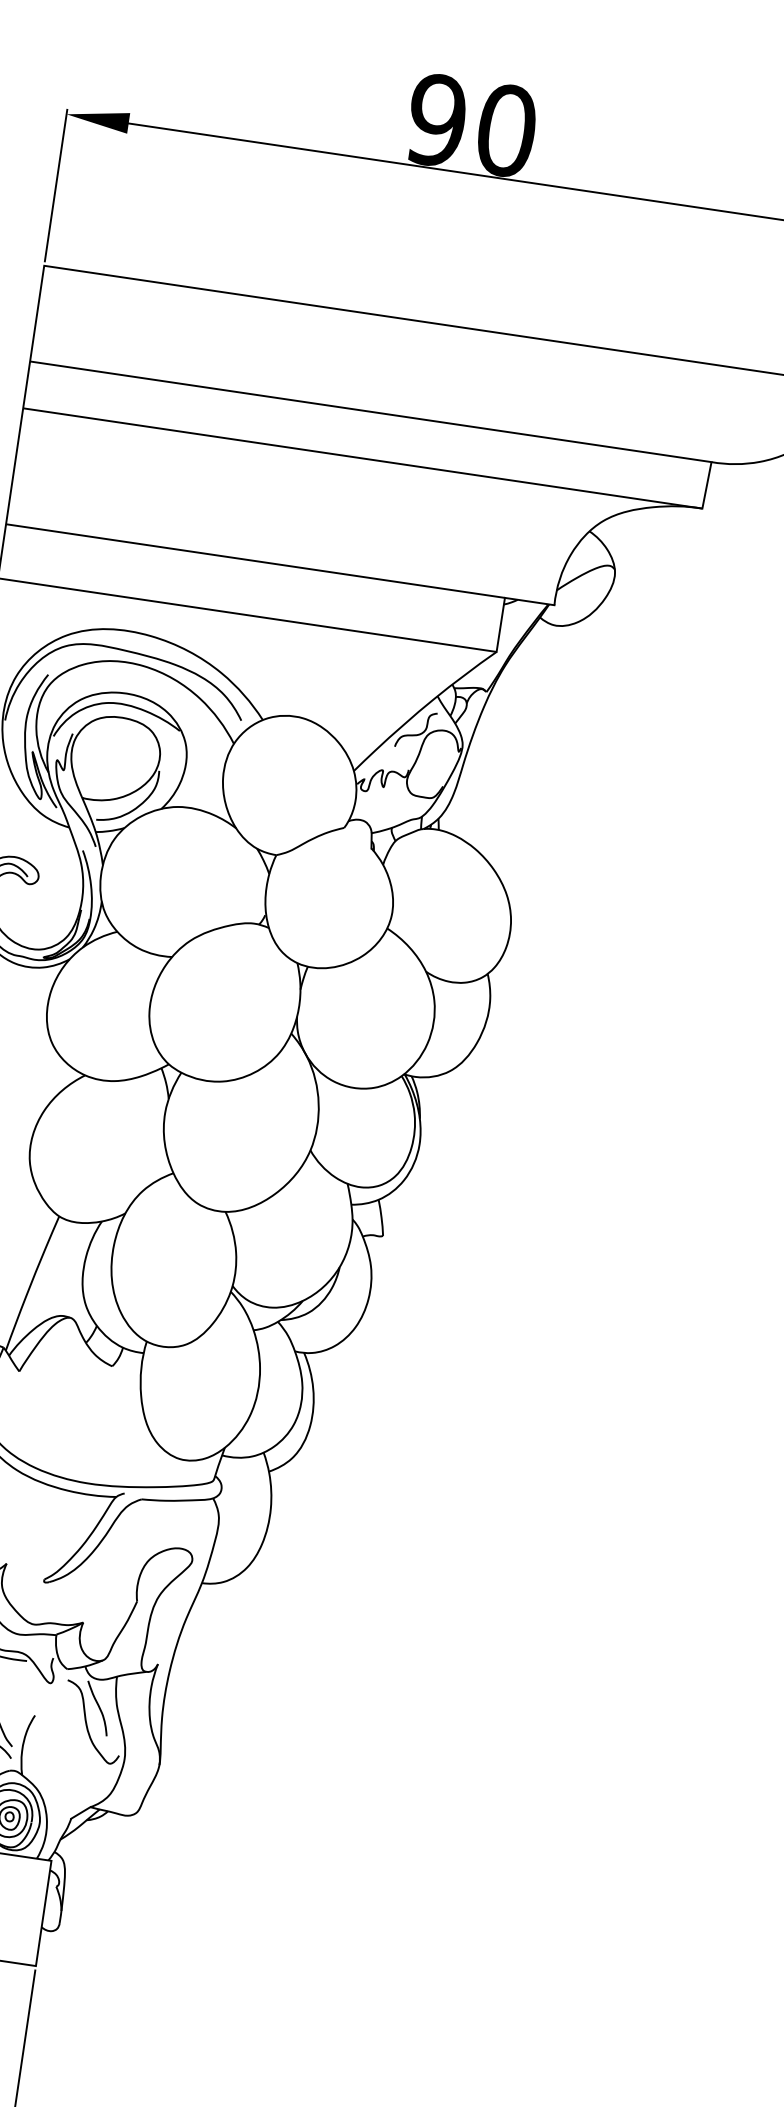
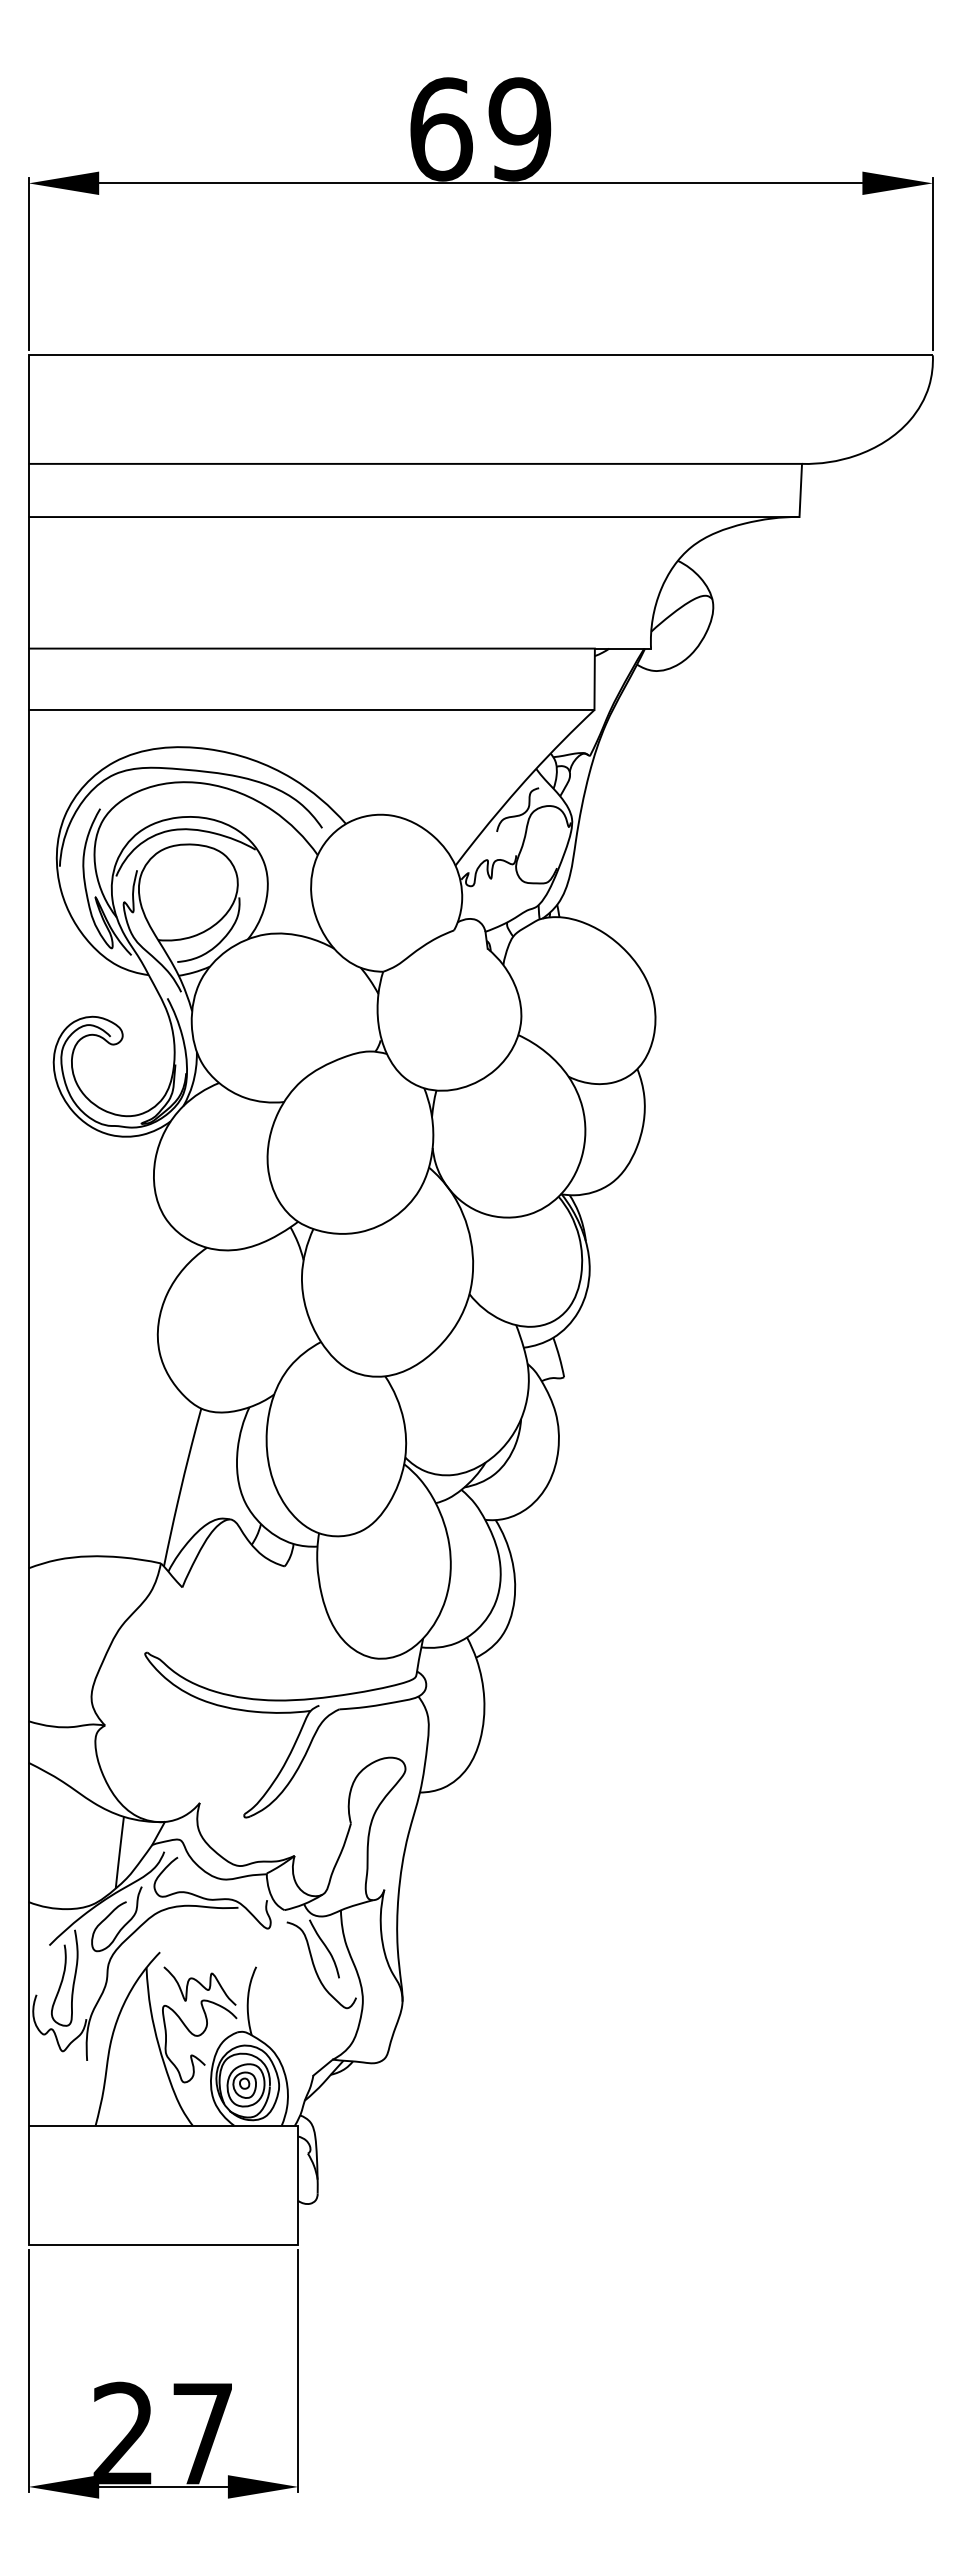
text: (471, 125) -> (480, 129), 90 -> 69

